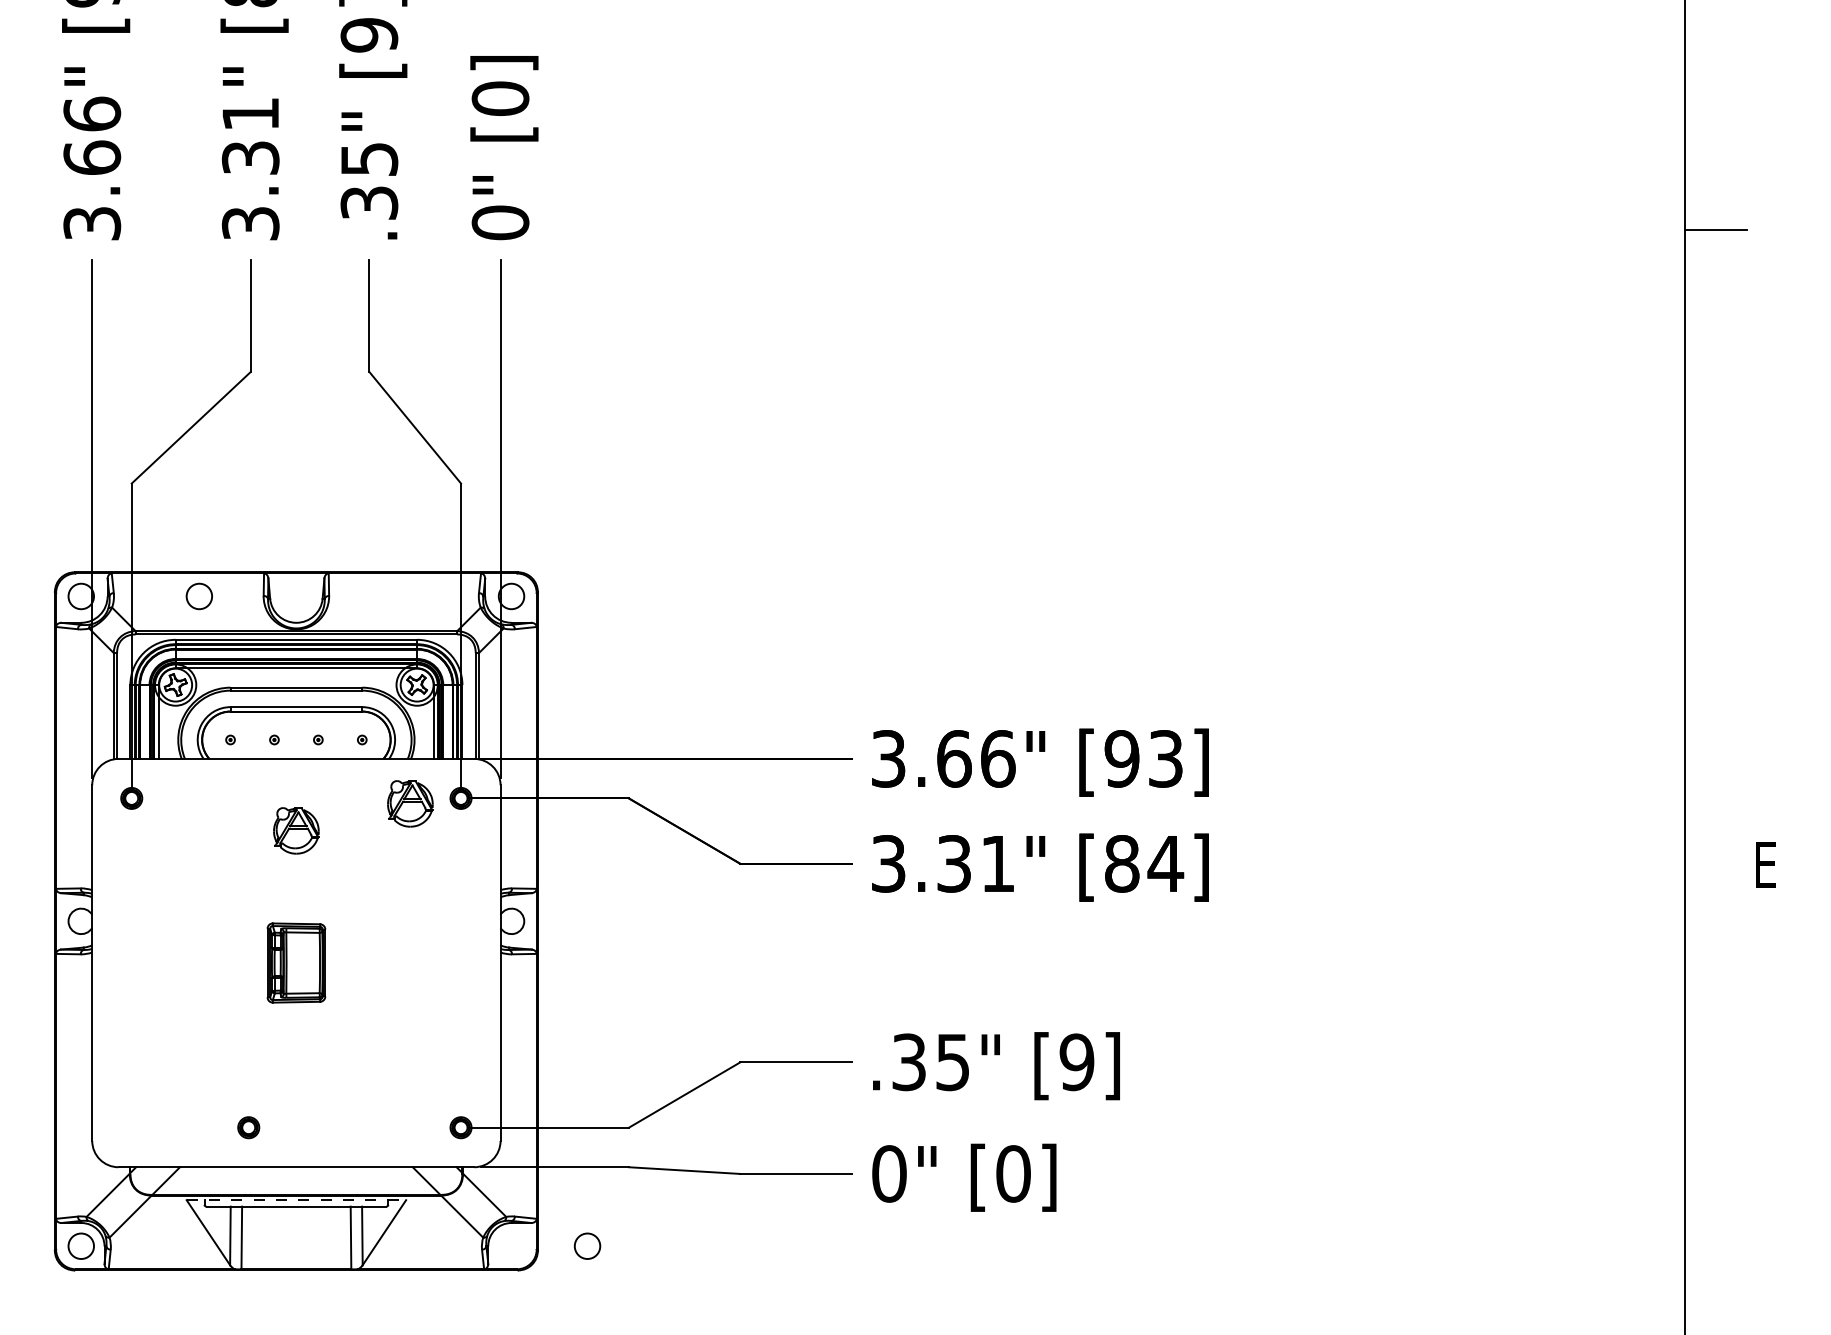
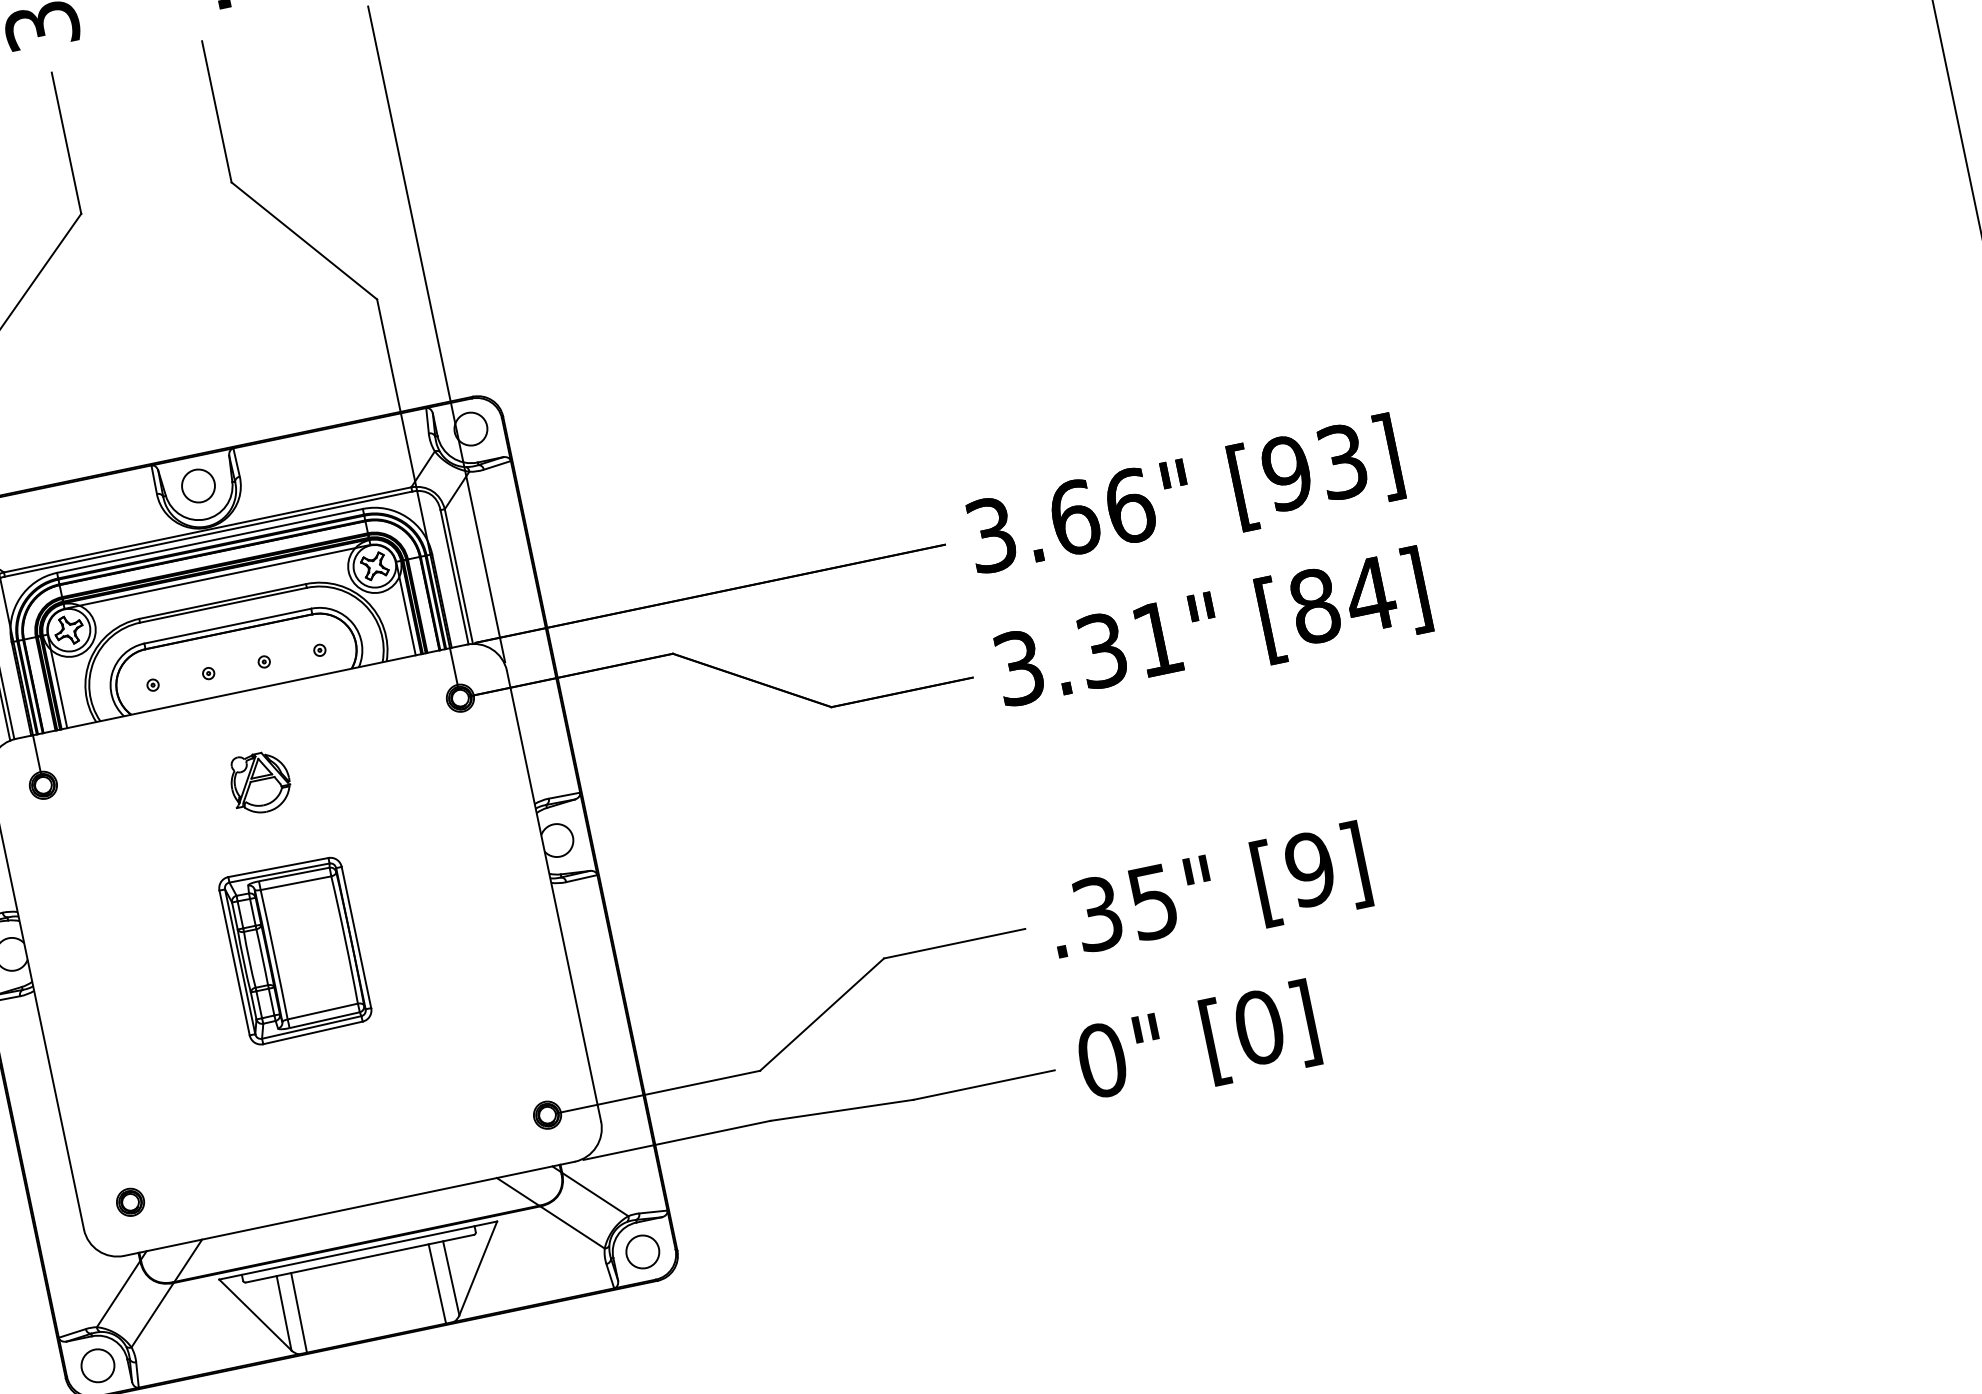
circle: (198, 596) -> (197, 486), moved
part: (410, 803) -> (397, 718), removed
part: (296, 962) -> (295, 949), size x1.67
part: (248, 1127) -> (130, 1202), moved
line: (296, 1200) -> (358, 1250), dashed -> solid
circle: (587, 1245) -> (642, 1251), moved

